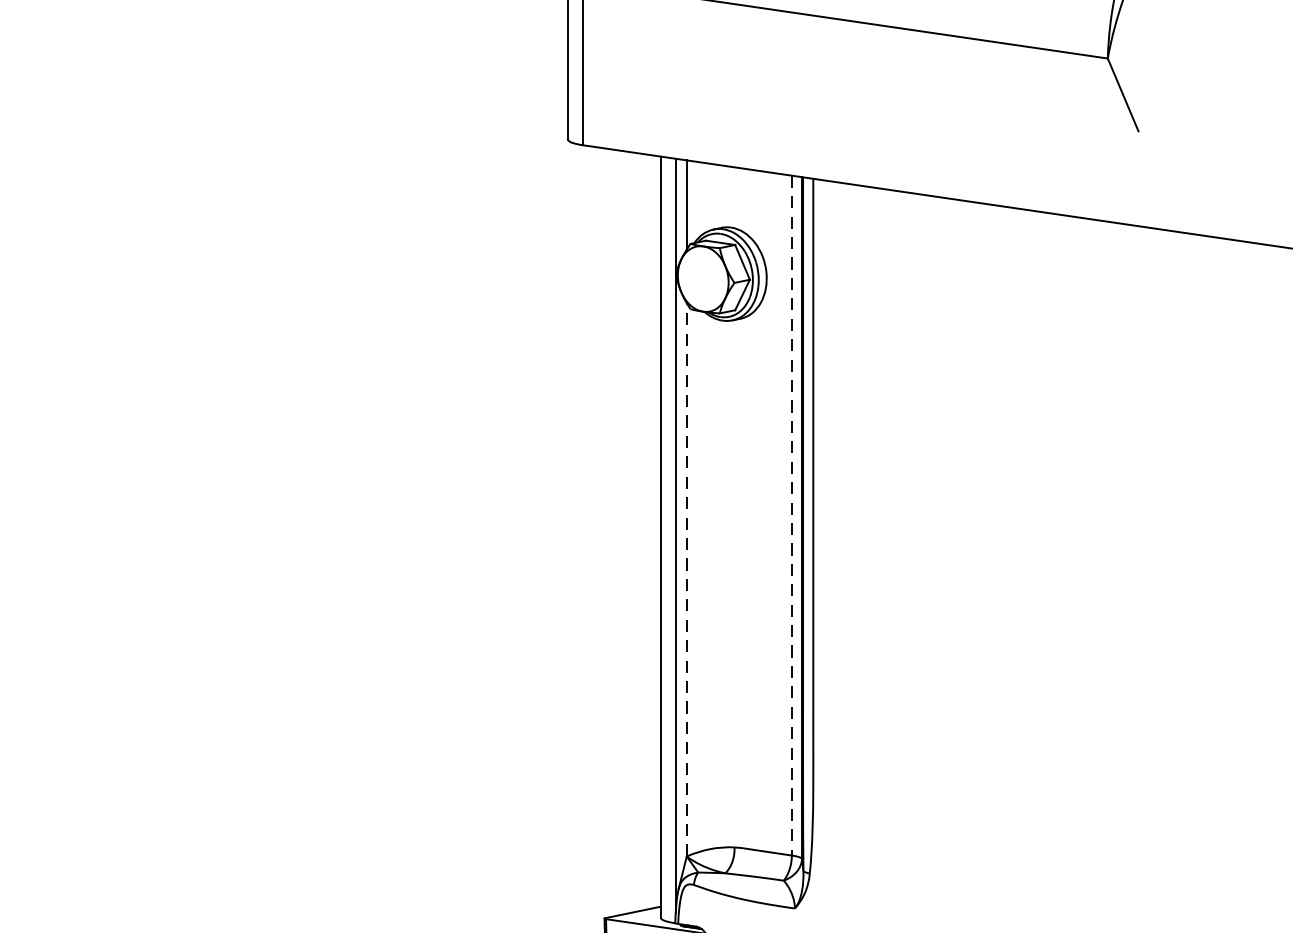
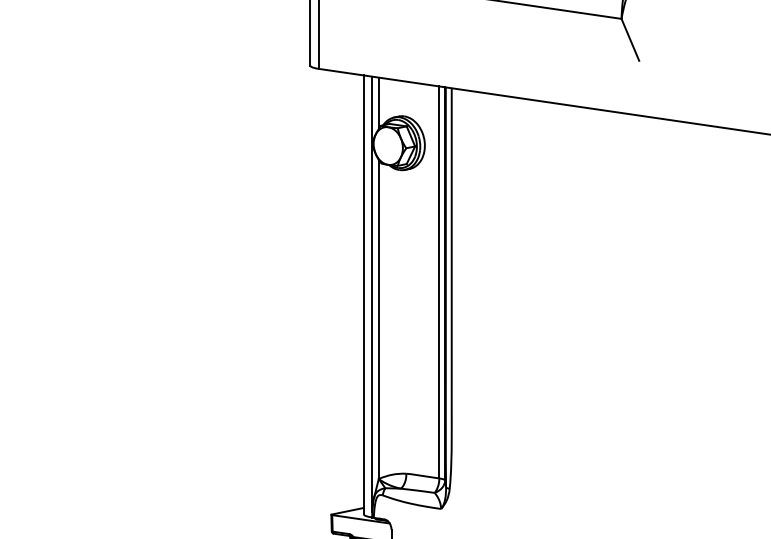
line: (792, 515) -> (439, 282), dashed -> solid
line: (686, 579) -> (378, 319), dashed -> solid

